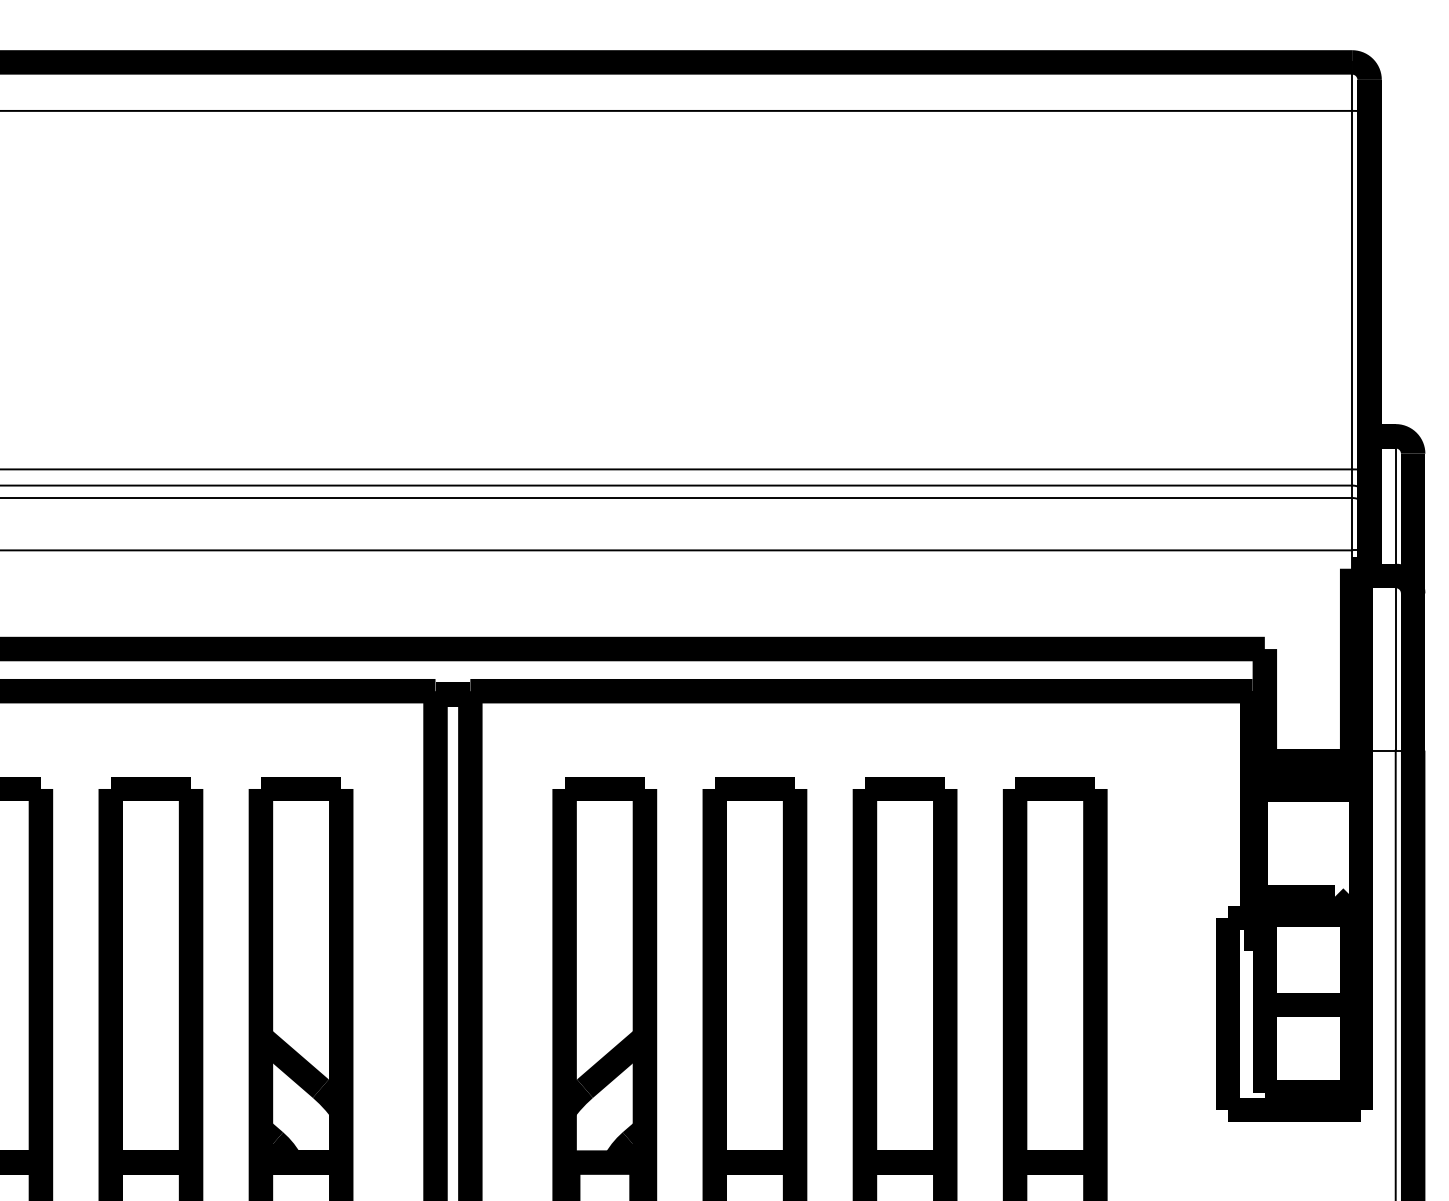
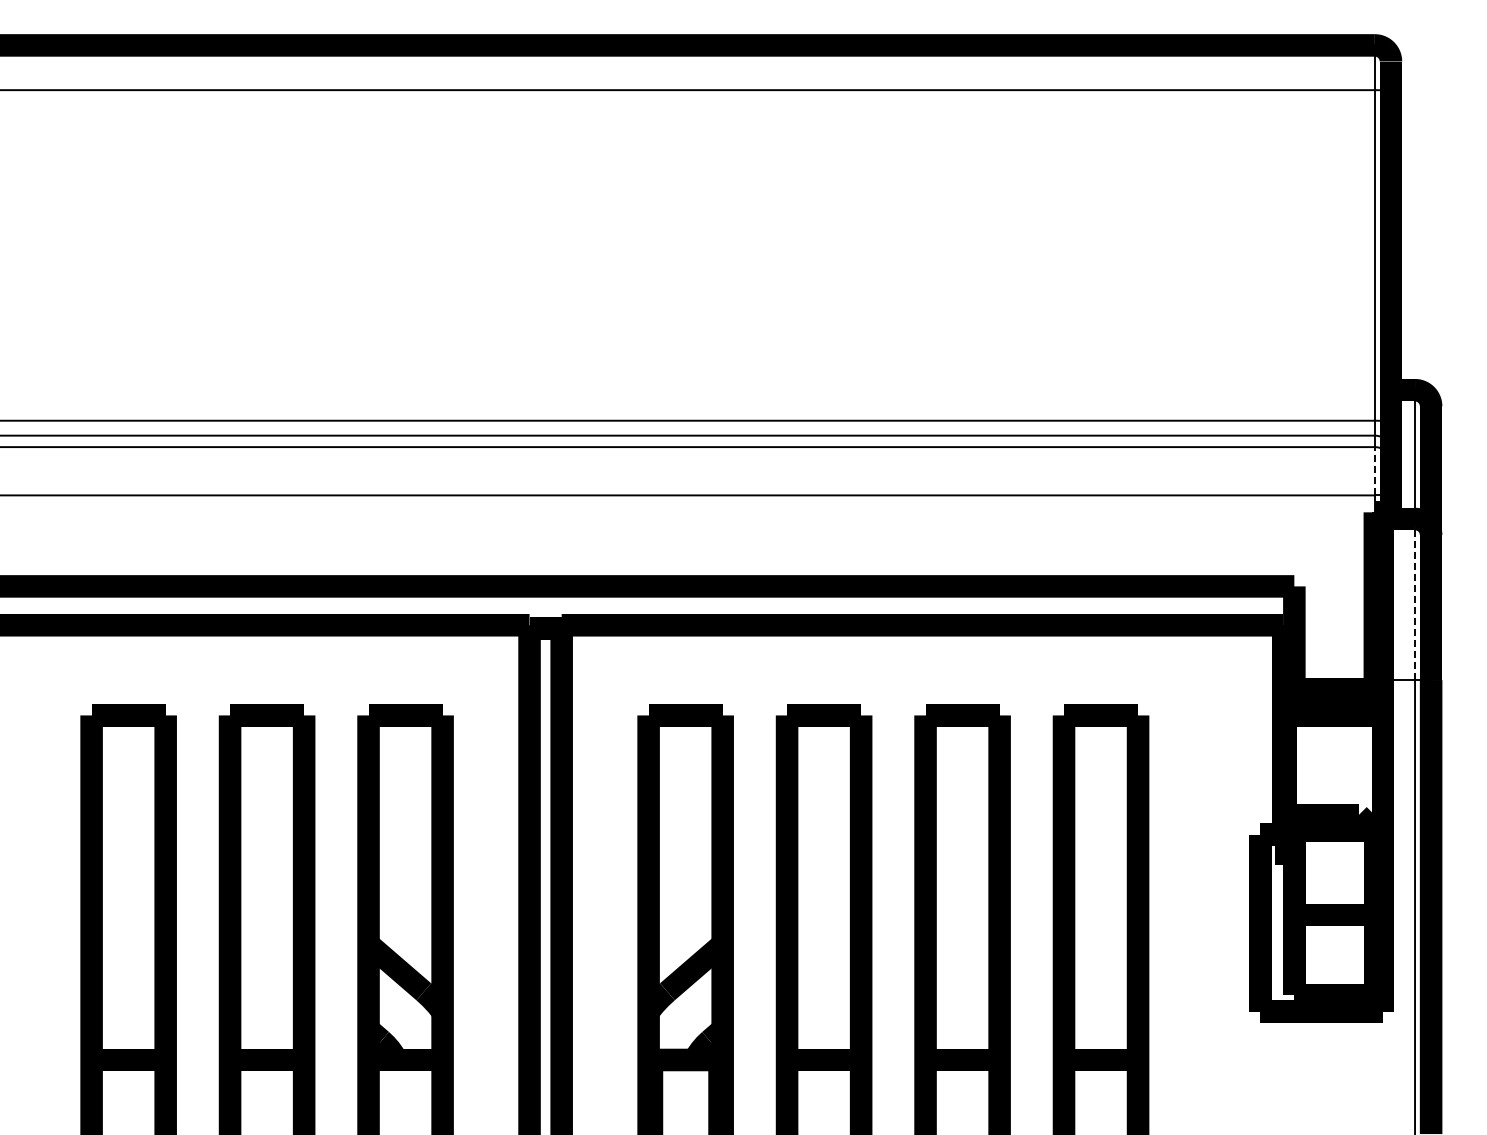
line: (1351, 523) -> (1374, 470), solid -> dashed
line: (1396, 663) -> (1415, 599), solid -> dashed

